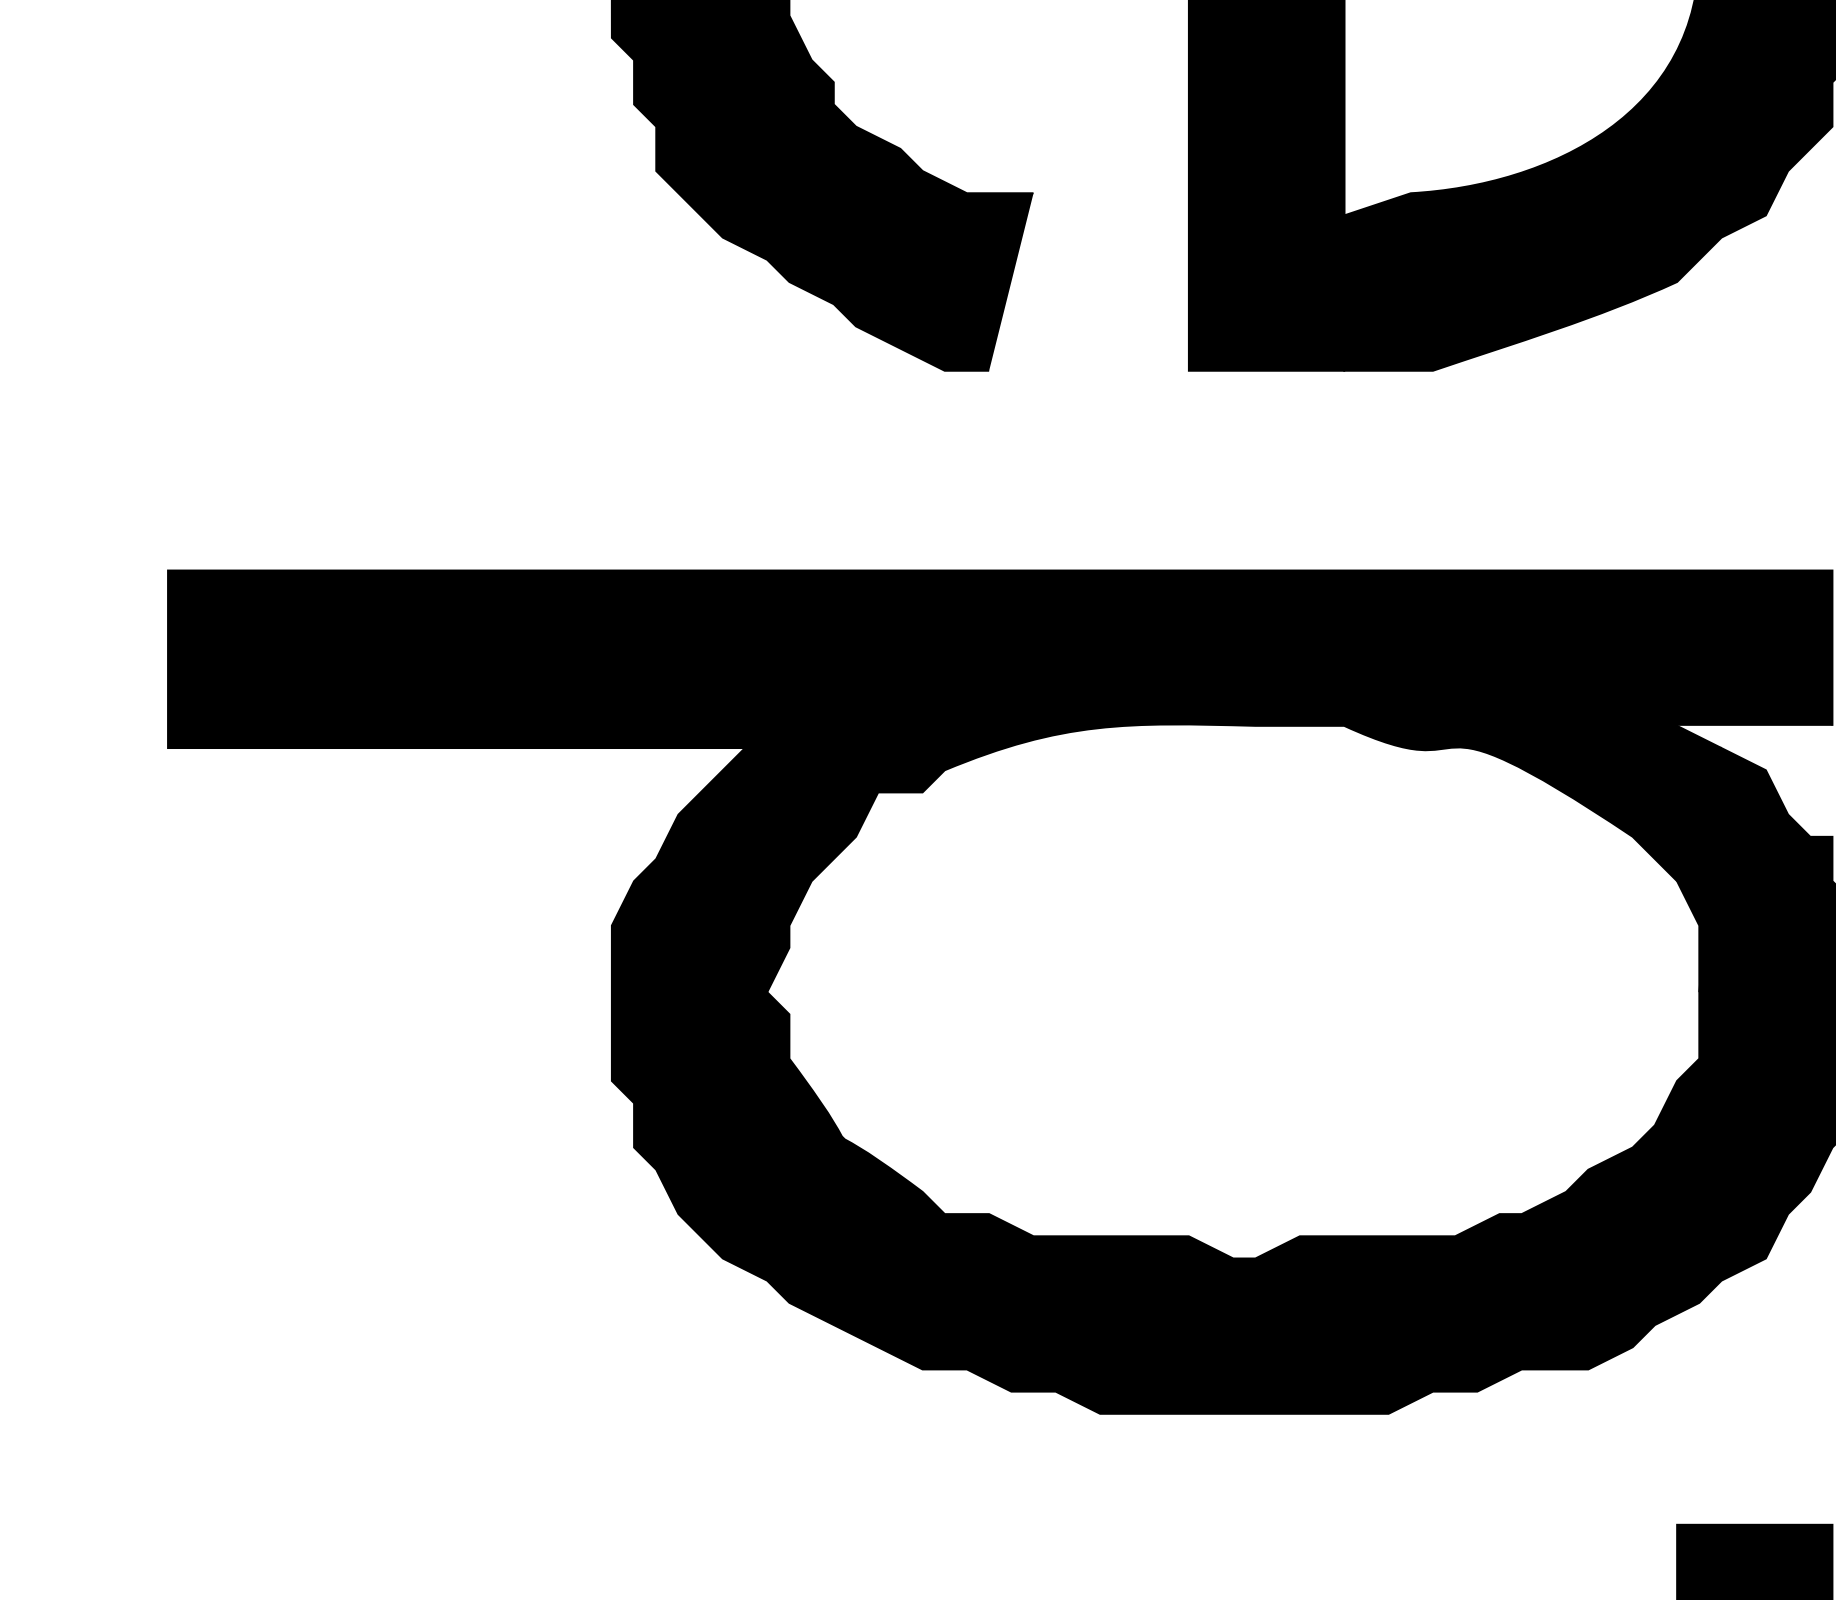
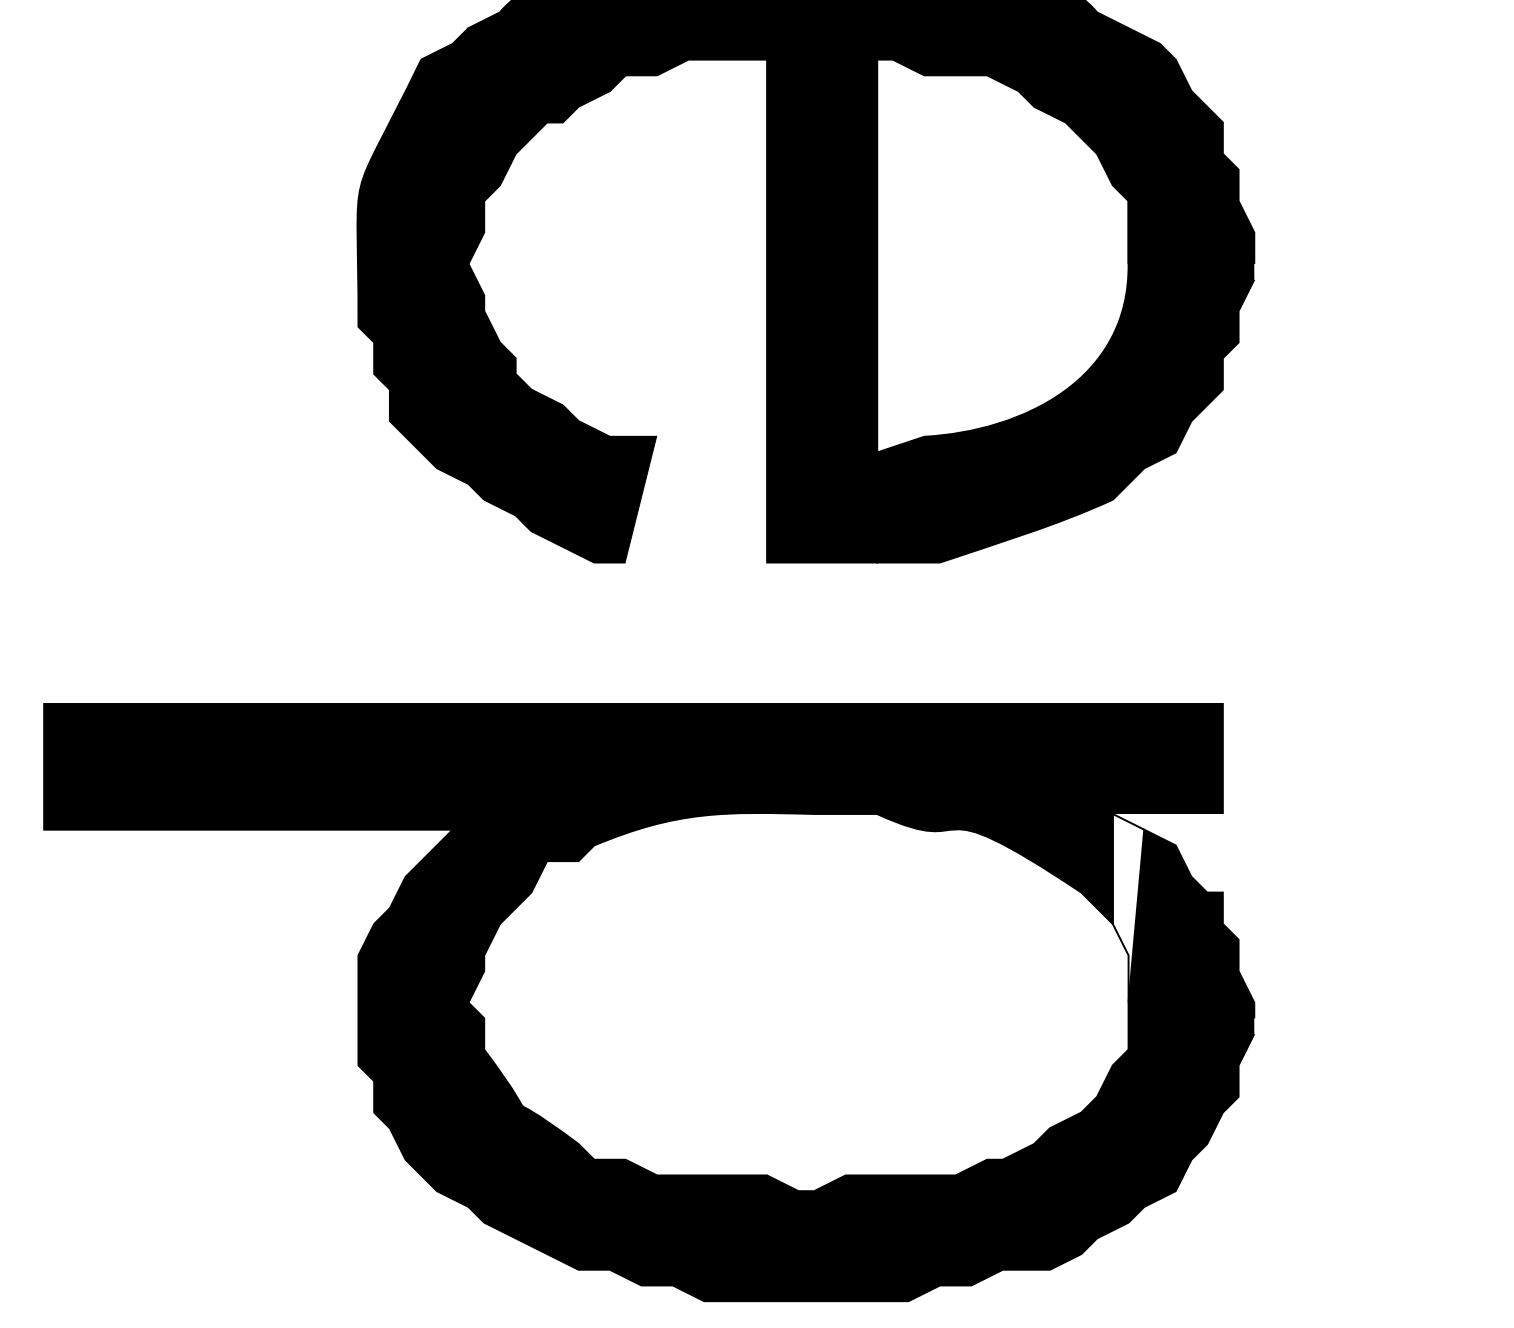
fill: (1699, 857) -> (1128, 907), removed

